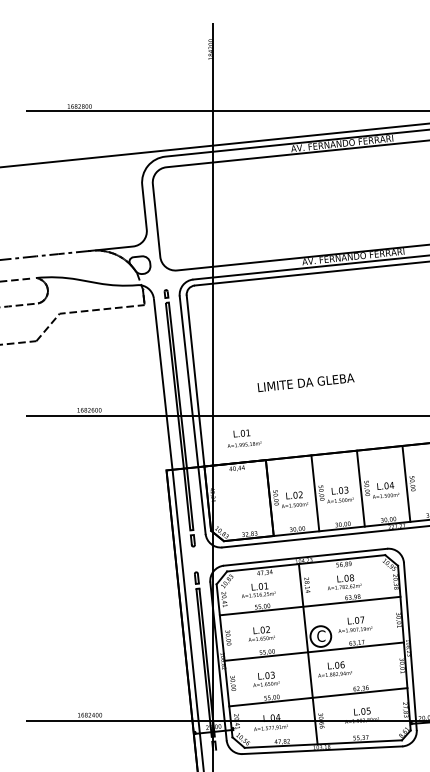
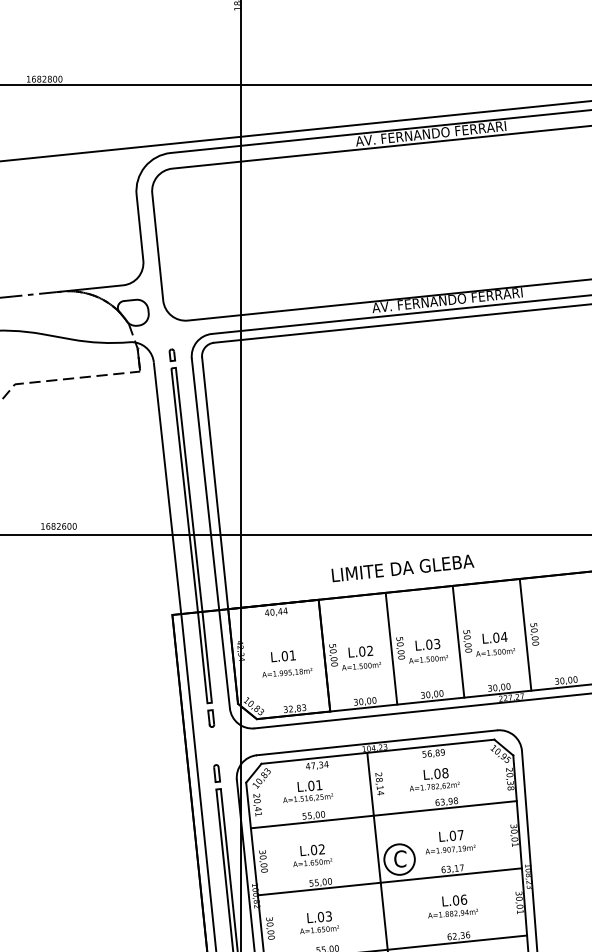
text: (305, 382) -> (402, 567), moved
text: (244, 438) -> (287, 663), moved
text: (334, 669) -> (452, 906), moved

